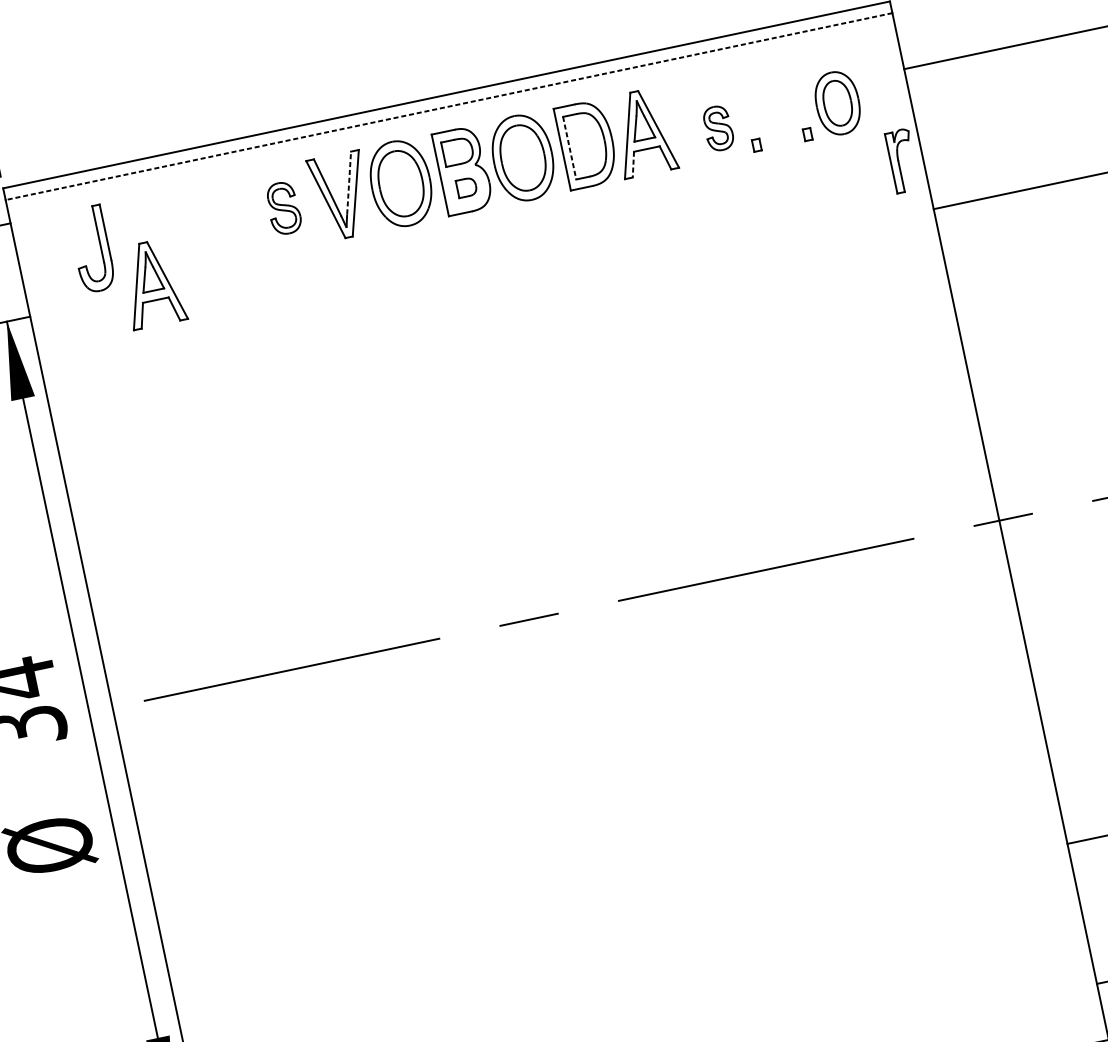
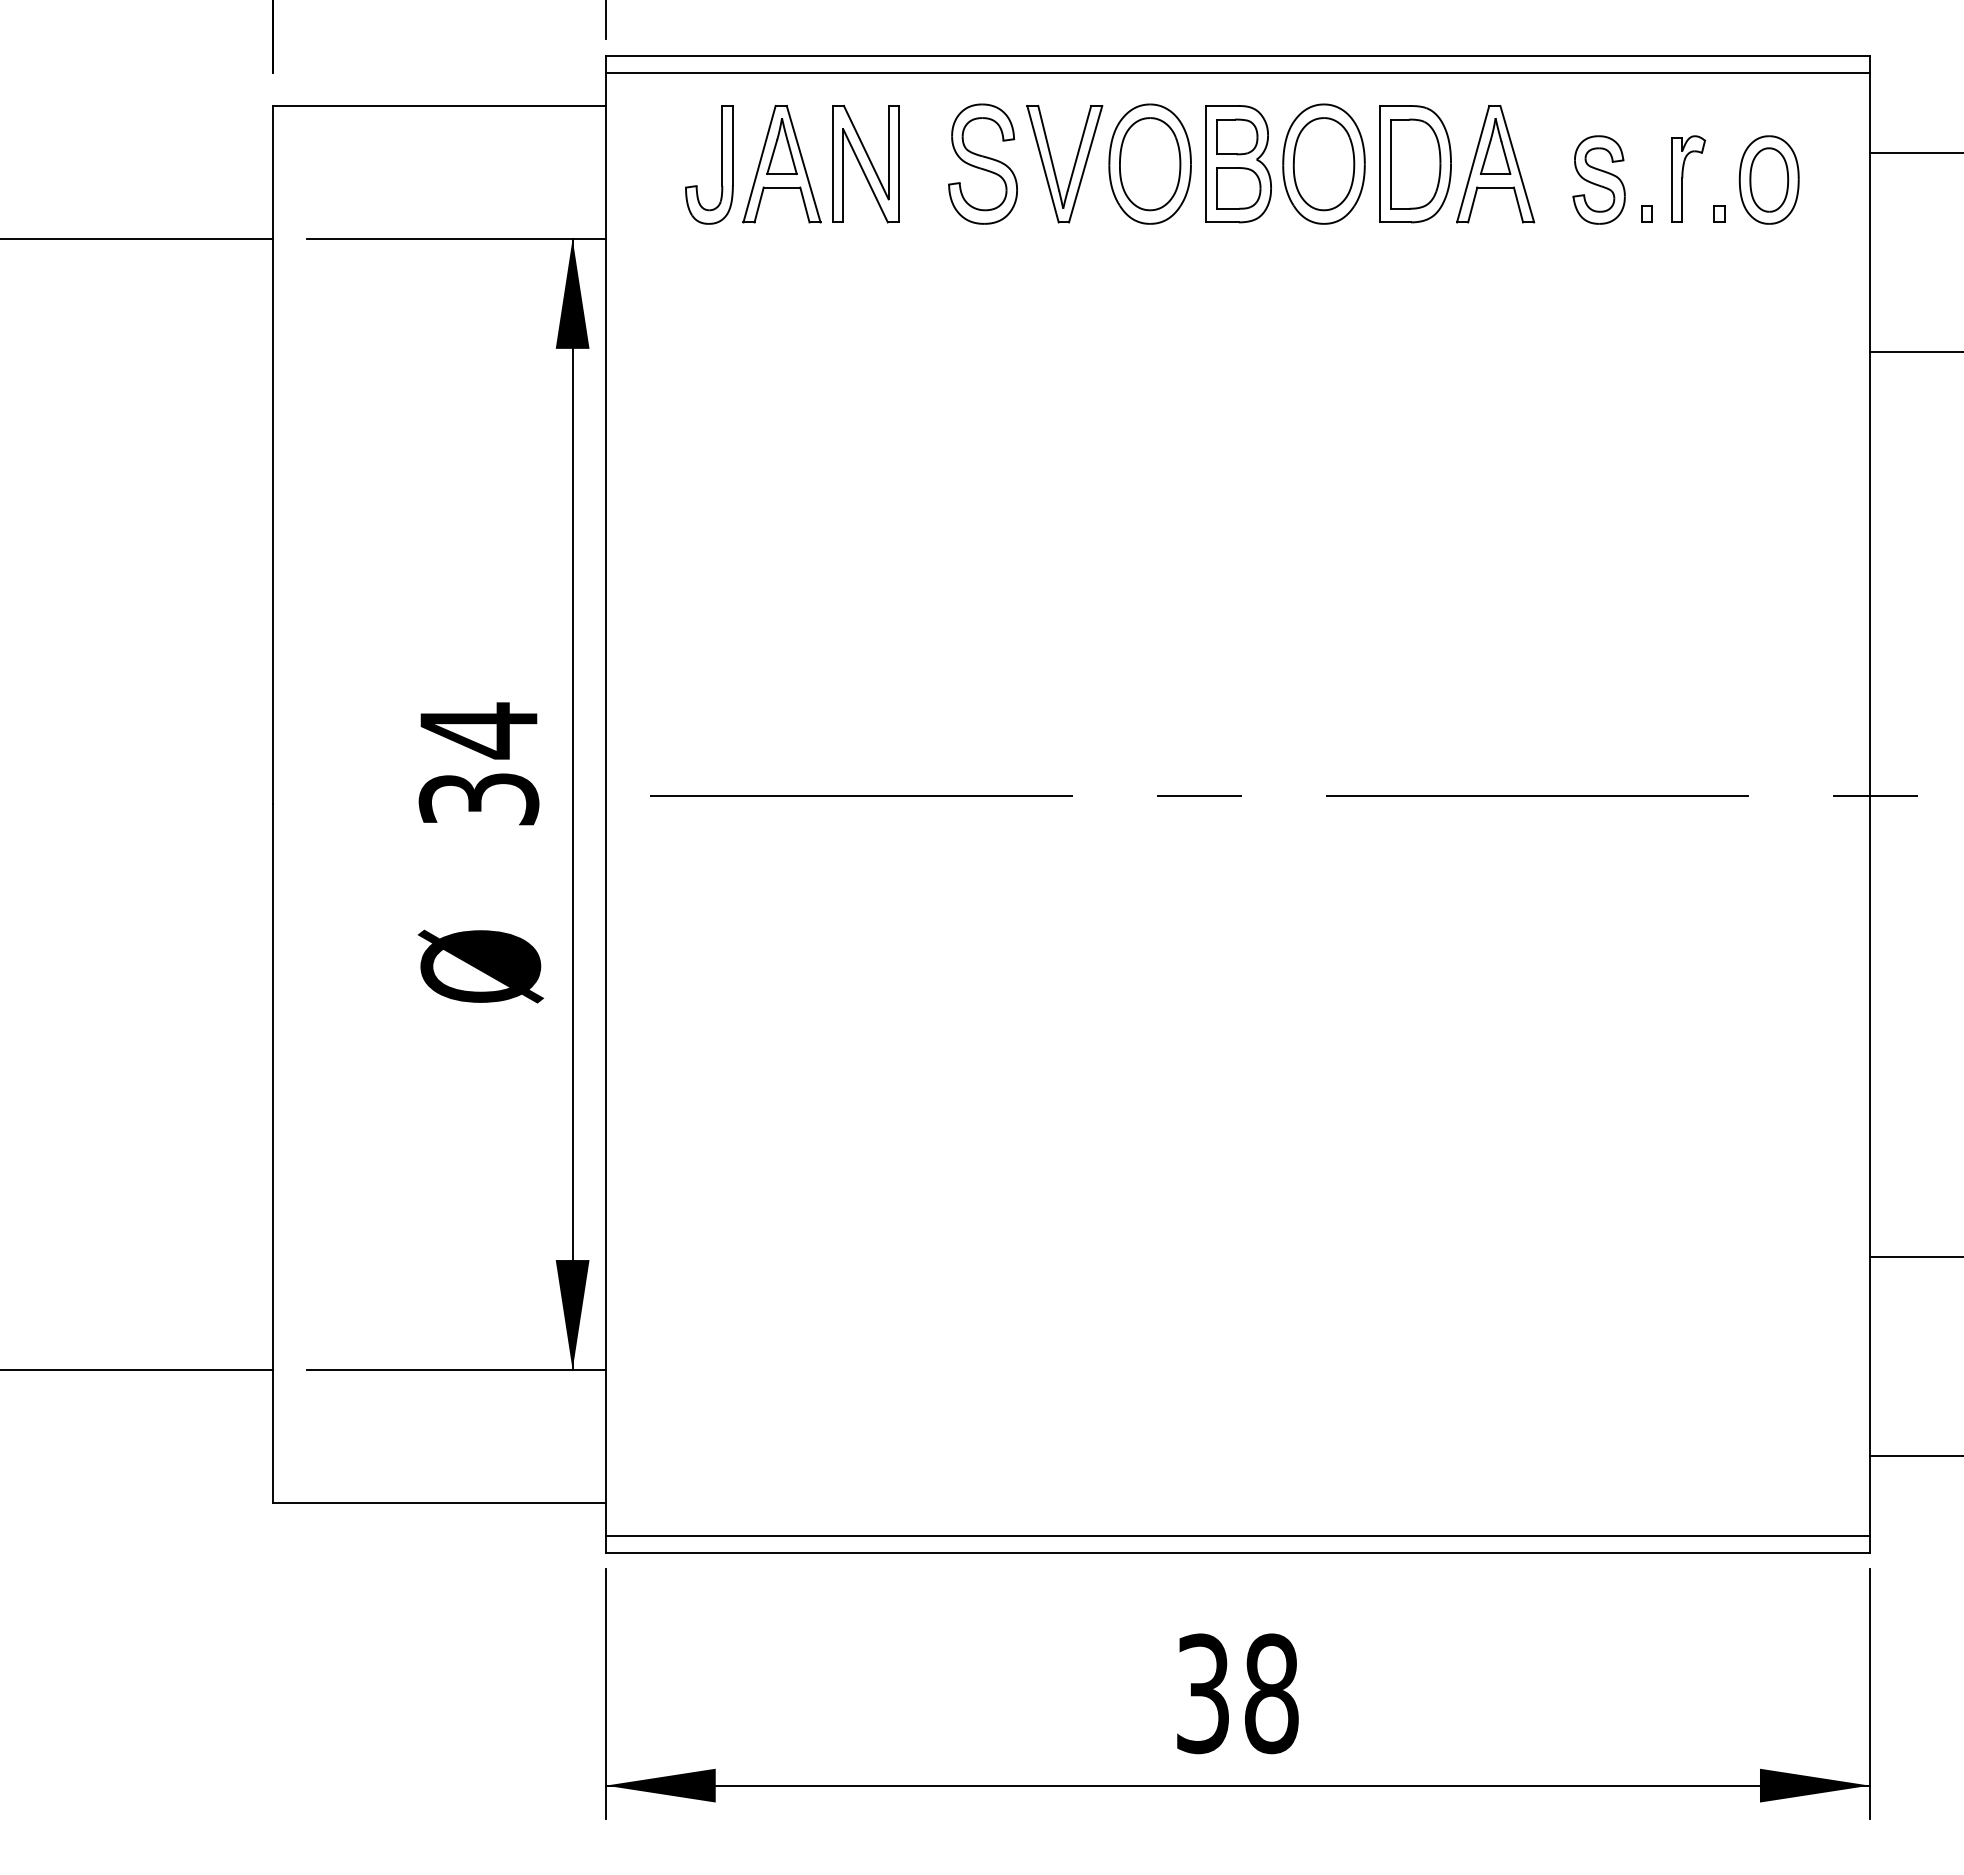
line: (448, 106) -> (1237, 72), dashed -> solid
part: (717, 128) -> (1598, 179), size x1.43
line: (569, 148) -> (1390, 164), dashed -> solid
part: (902, 160) -> (1688, 178), moved
line: (633, 165) -> (1472, 205), dashed -> solid
line: (349, 183) -> (1079, 148), dashed -> solid
part: (466, 187) -> (1238, 188), size x1.67
part: (283, 208) -> (982, 163), size x1.67
part: (201, 226) -> (865, 164), added
part: (152, 284) -> (781, 164), moved

